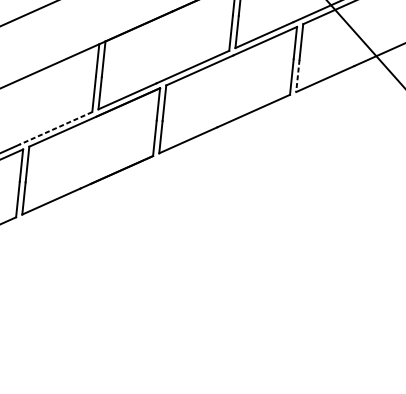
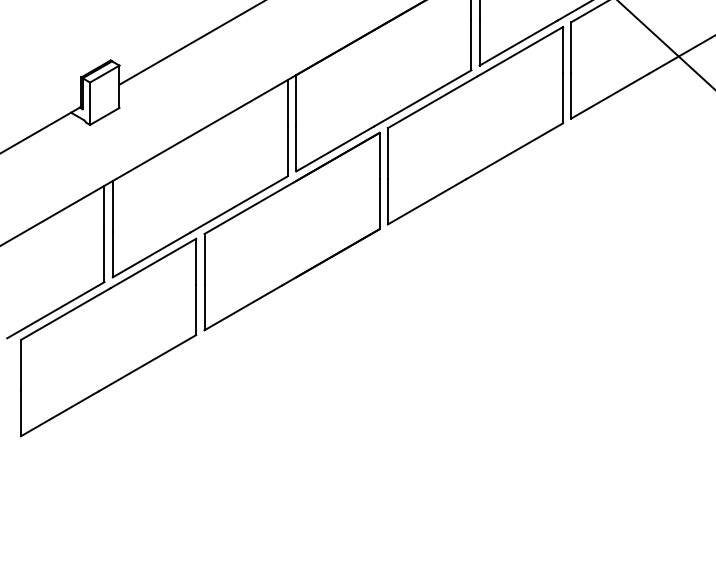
line: (297, 75) -> (571, 95), dashed -> solid
line: (55, 128) -> (238, 204), dashed -> solid

